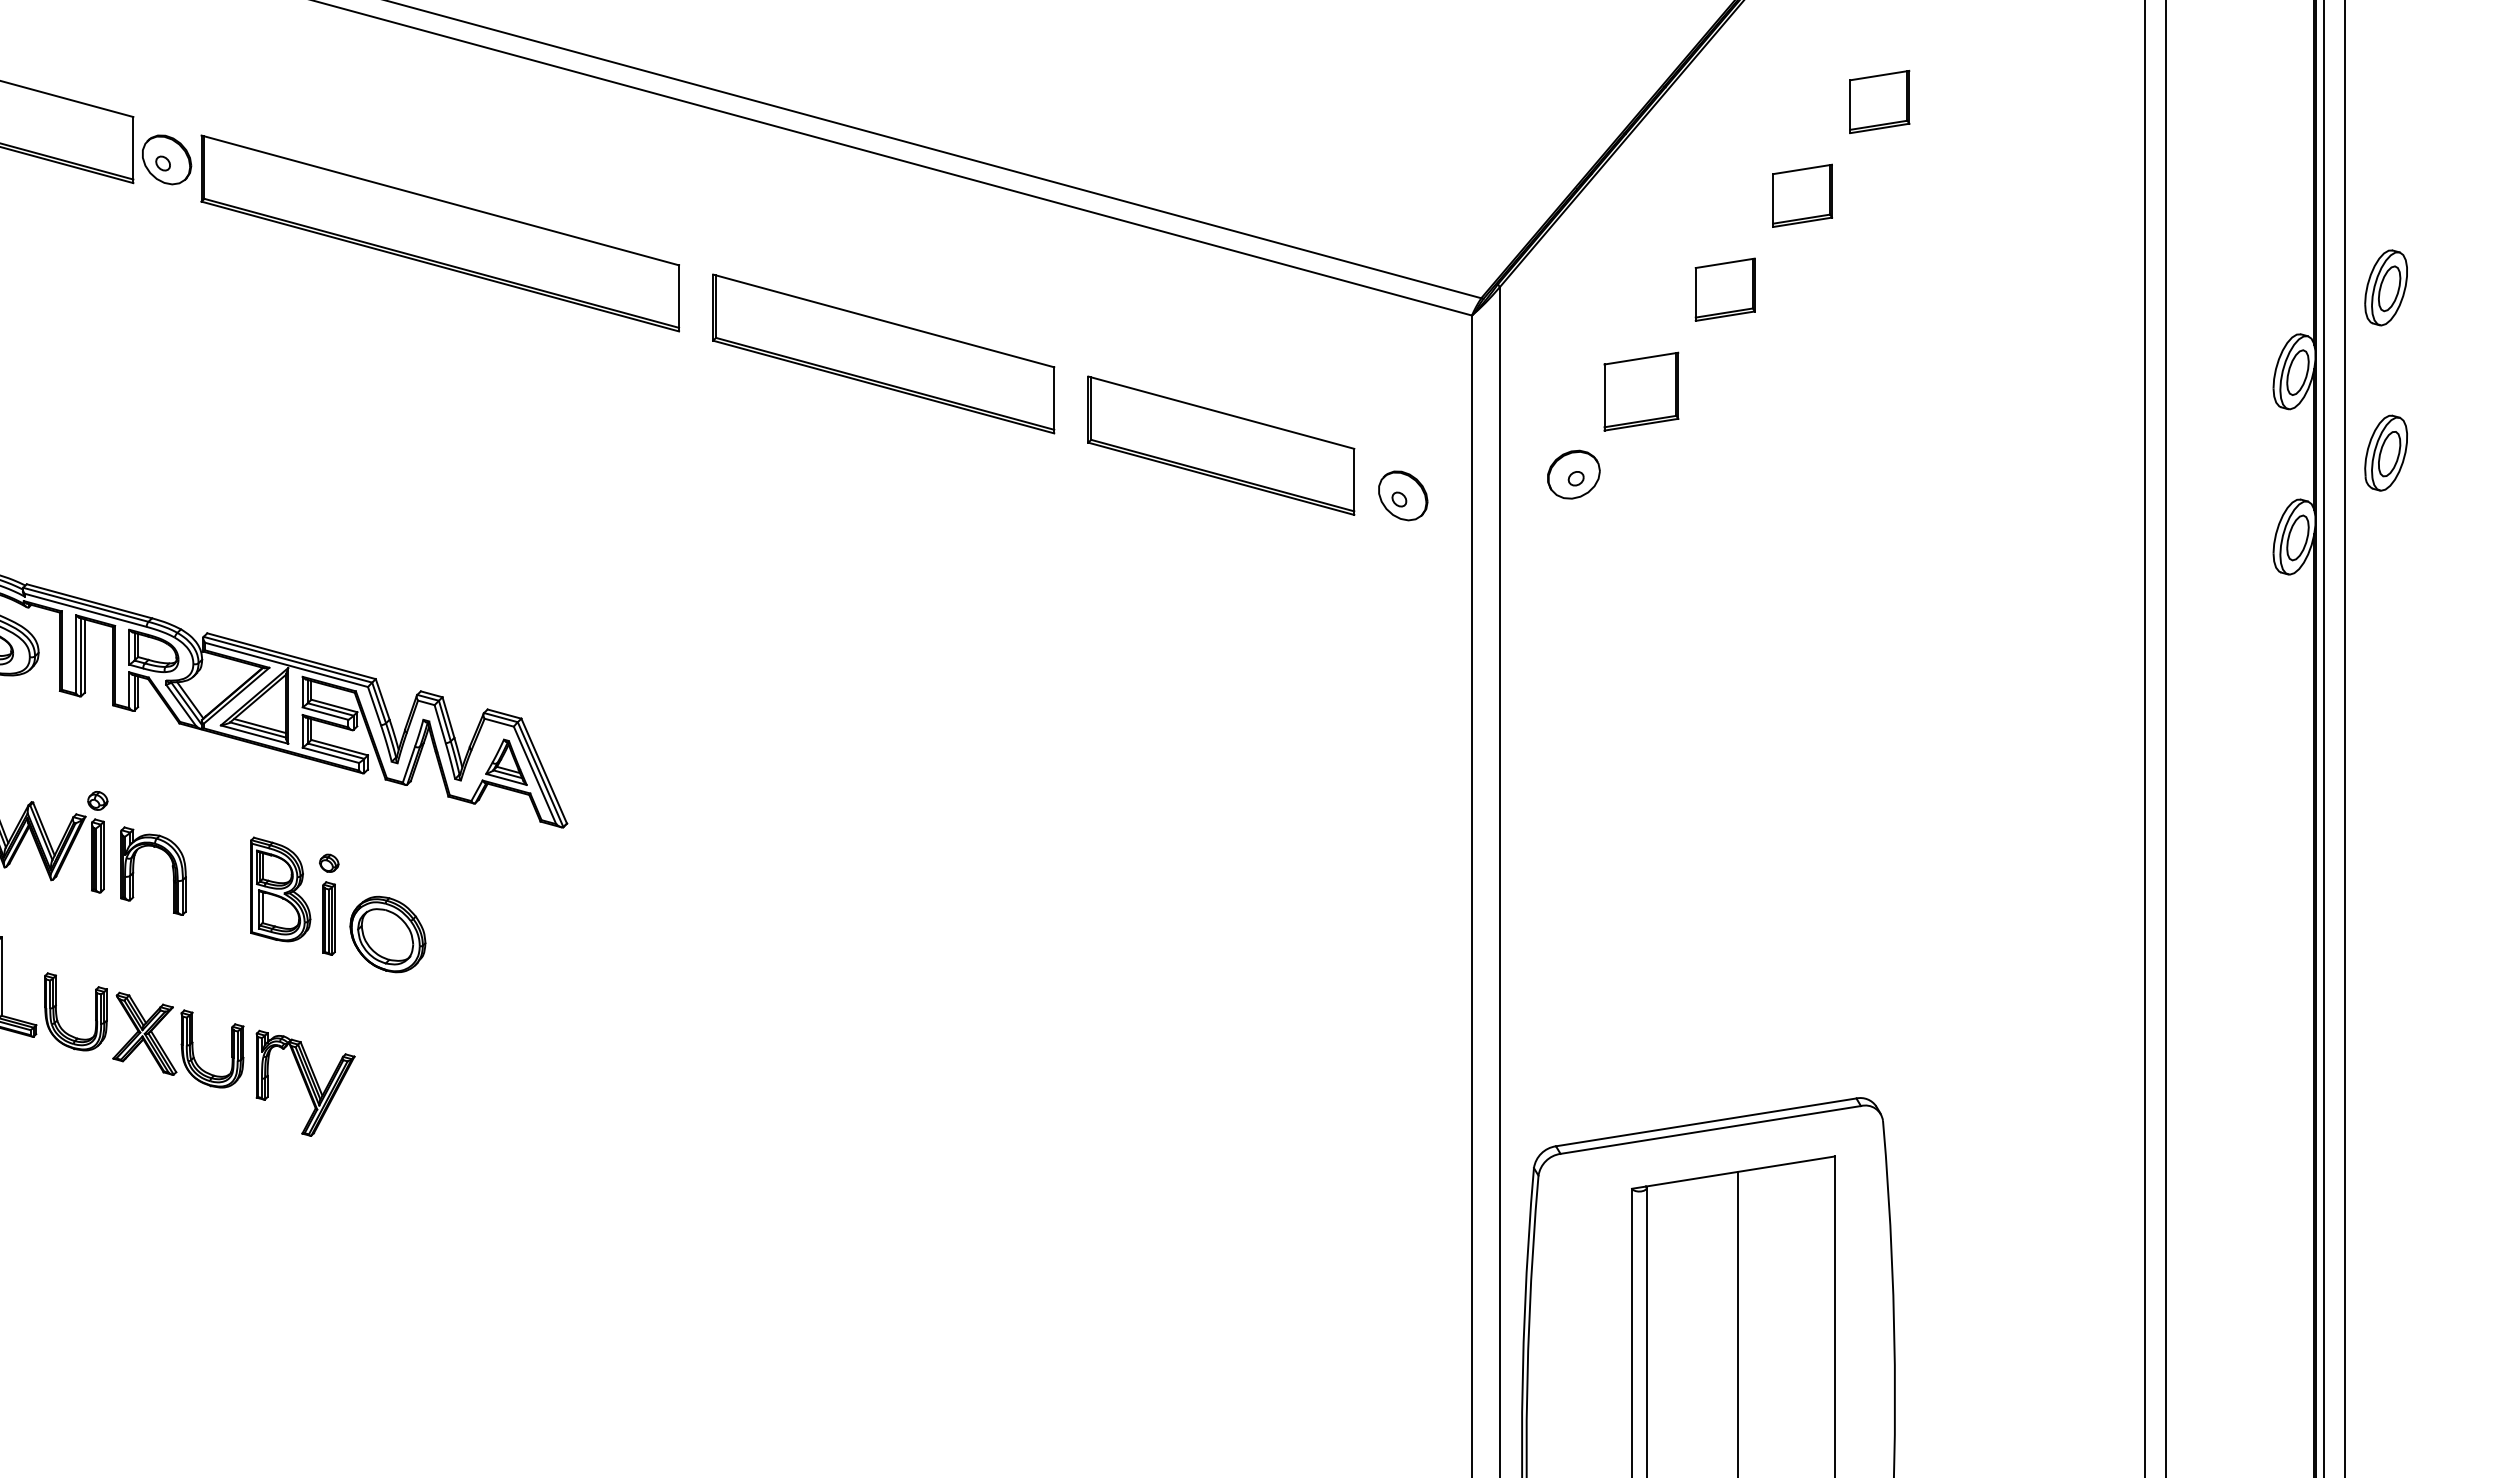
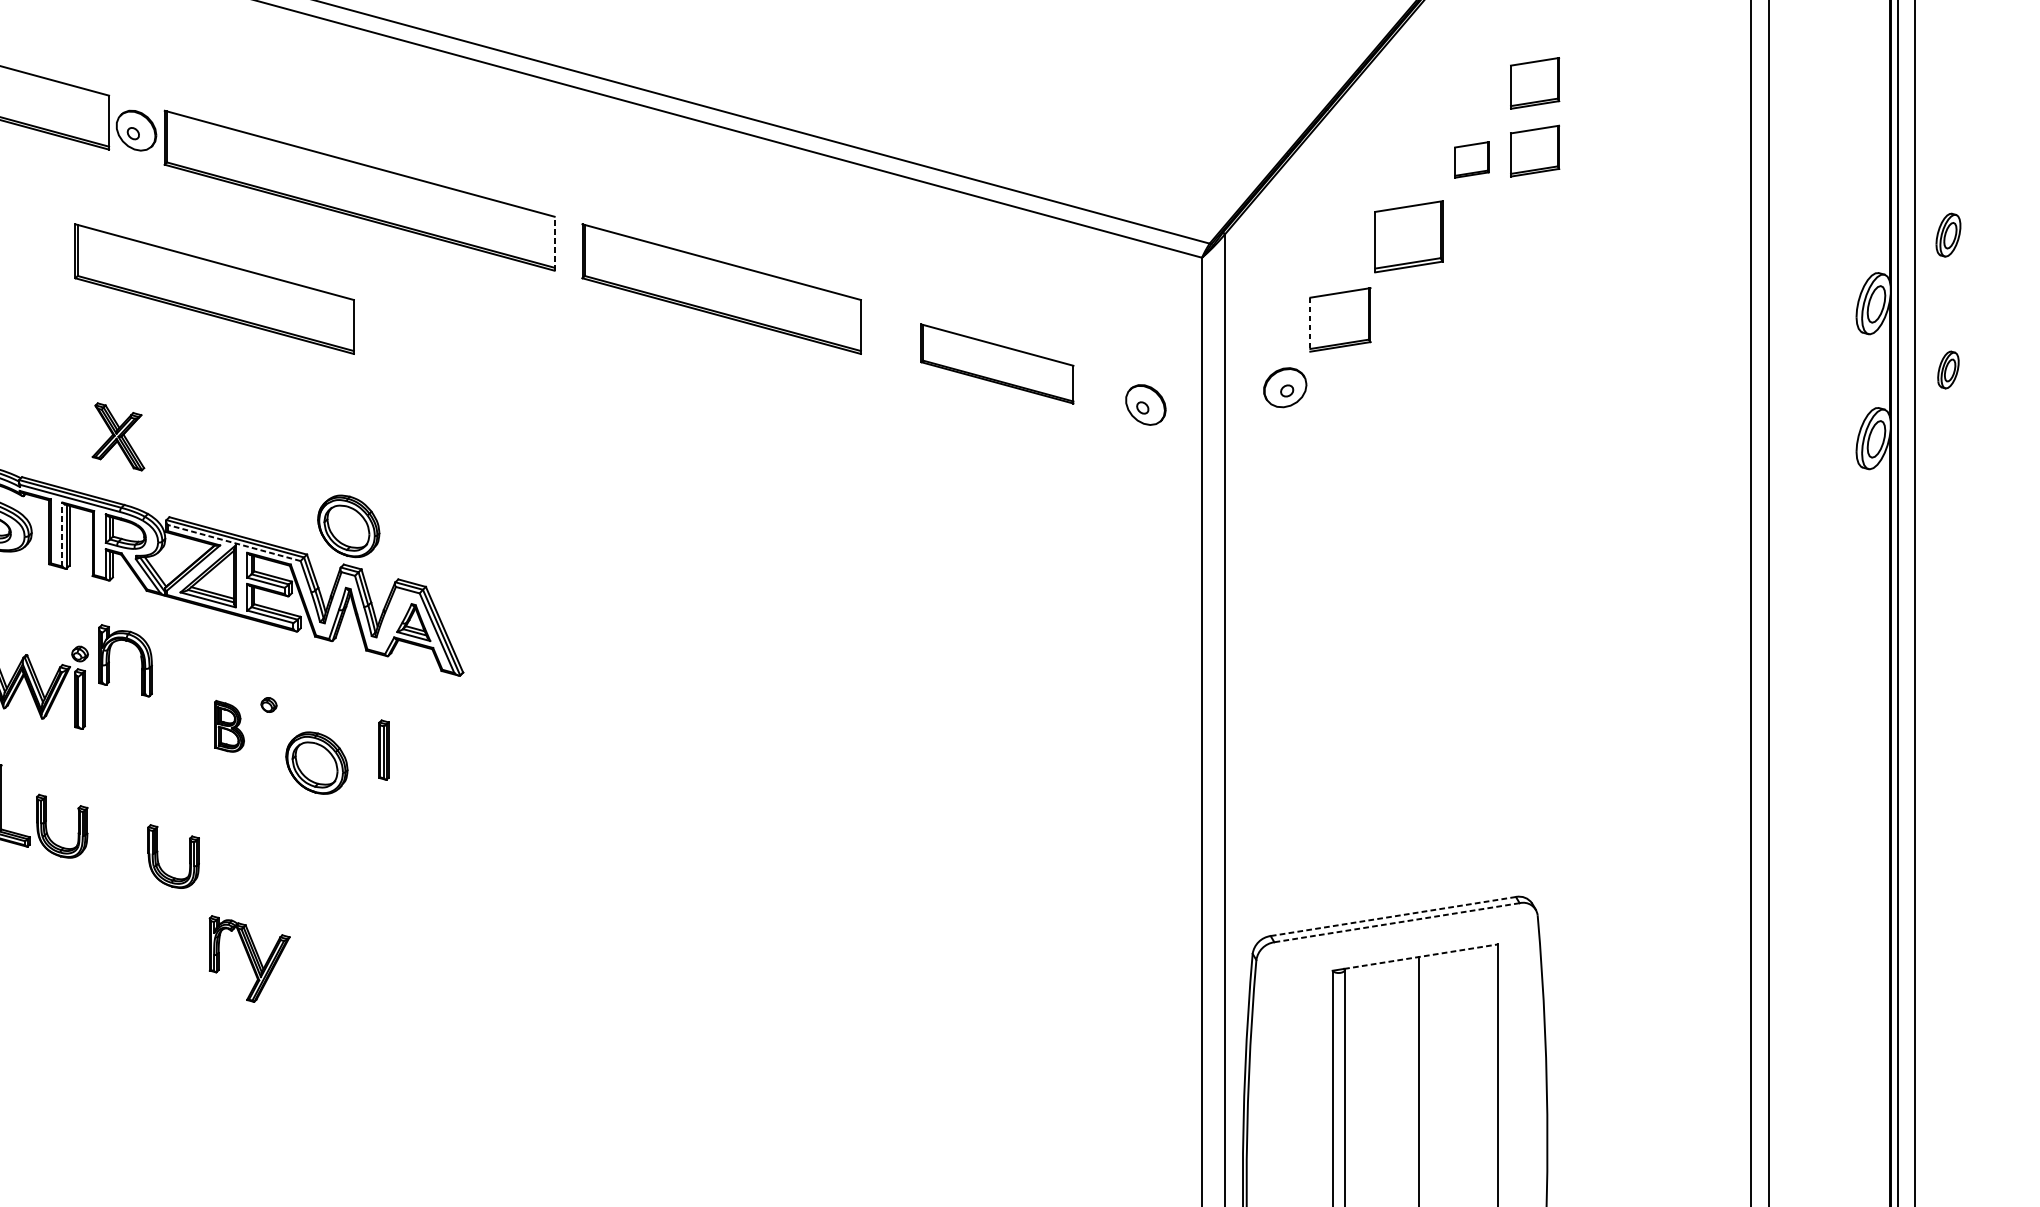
part: (1879, 184) -> (1534, 150), added
part: (1802, 195) -> (1471, 159), size x0.7
part: (2385, 287) -> (1947, 234), size x0.7
part: (1724, 289) -> (1408, 236), size x1.4
line: (679, 297) -> (555, 243), solid -> dashed
part: (262, 353) -> (214, 288), added
line: (1604, 398) -> (1310, 325), solid -> dashed
part: (1221, 445) -> (997, 363), size x0.7
part: (2385, 452) -> (1947, 369), size x0.6
part: (426, 644) -> (348, 526), added
line: (76, 653) -> (62, 533), solid -> dashed
line: (286, 664) -> (234, 542), solid -> dashed
part: (171, 866) -> (140, 656), moved
part: (280, 889) -> (229, 726), size x0.6
part: (328, 918) -> (383, 750), moved
part: (144, 1033) -> (118, 436), moved
part: (305, 1082) -> (249, 958), moved
line: (1705, 1122) -> (1392, 916), solid -> dashed
line: (1710, 1130) -> (1396, 923), solid -> dashed
line: (1740, 1171) -> (1421, 956), solid -> dashed

